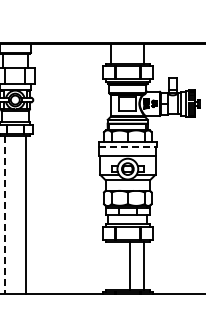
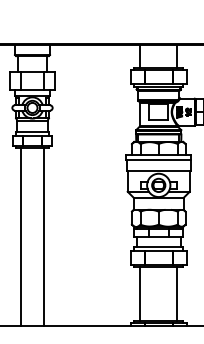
line: (127, 146) -> (158, 160), dashed -> solid
line: (4, 215) -> (20, 237), dashed -> solid
line: (130, 265) -> (140, 293), moved

